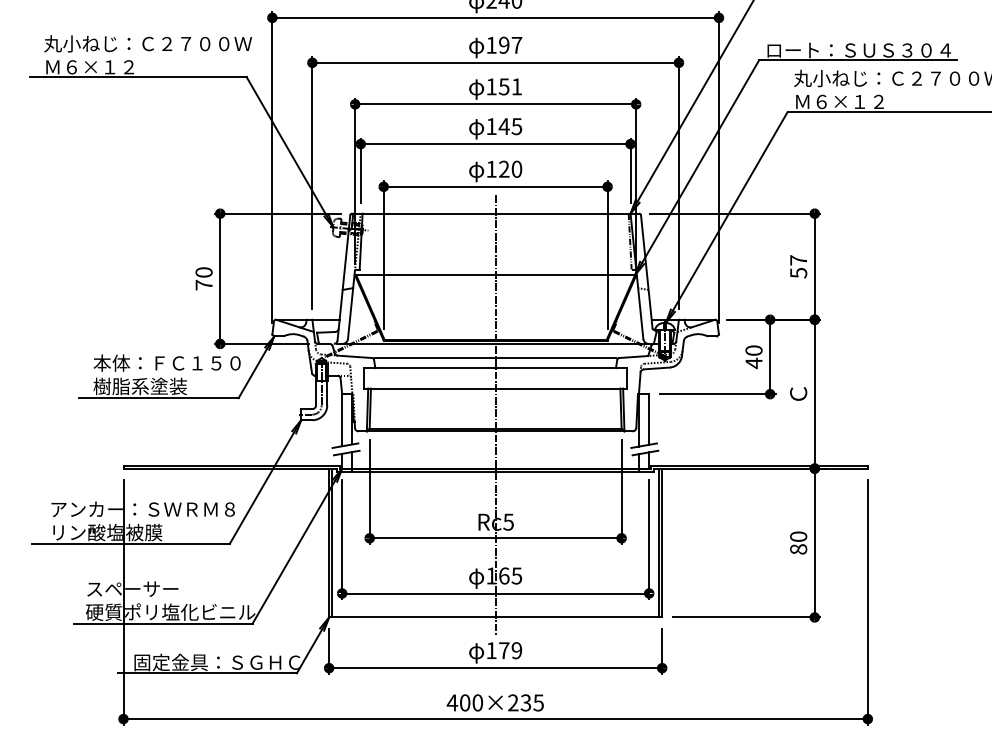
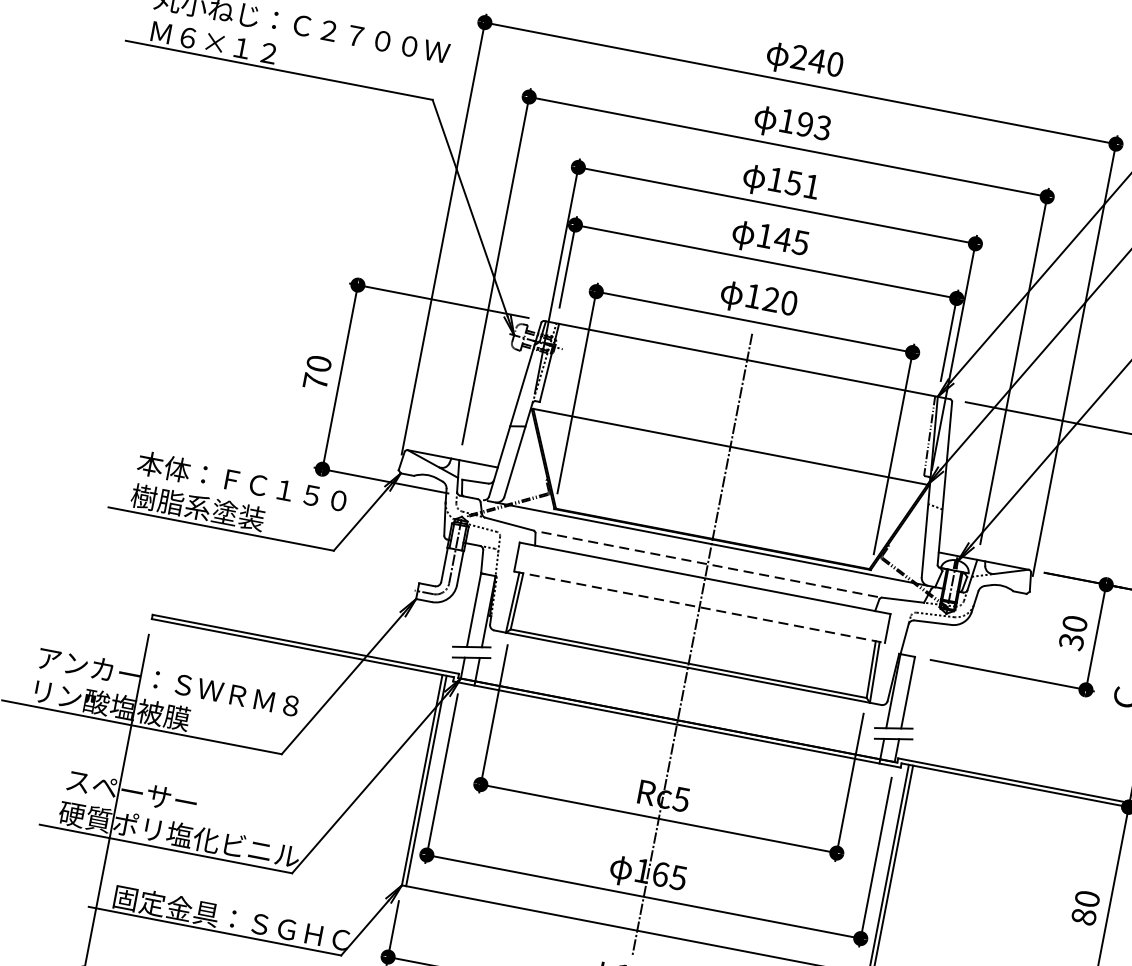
text: (516, 44) -> (822, 126), 197 -> 193
line: (495, 358) -> (707, 564), solid -> dashed
text: (753, 363) -> (1070, 641), 40 -> 30
line: (496, 388) -> (700, 607), solid -> dashed

